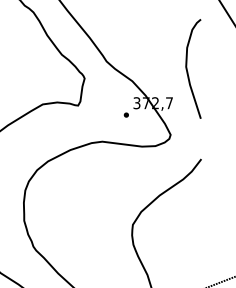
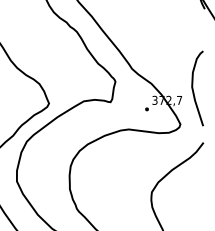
curve: (187, 68) -> (193, 88), moved

